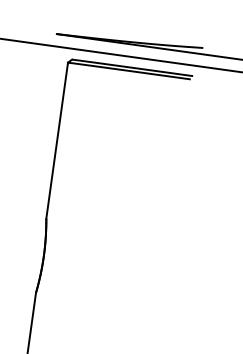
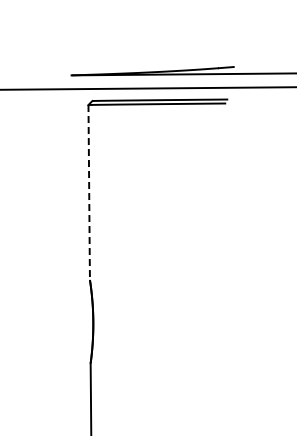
line: (57, 140) -> (89, 192), solid -> dashed

